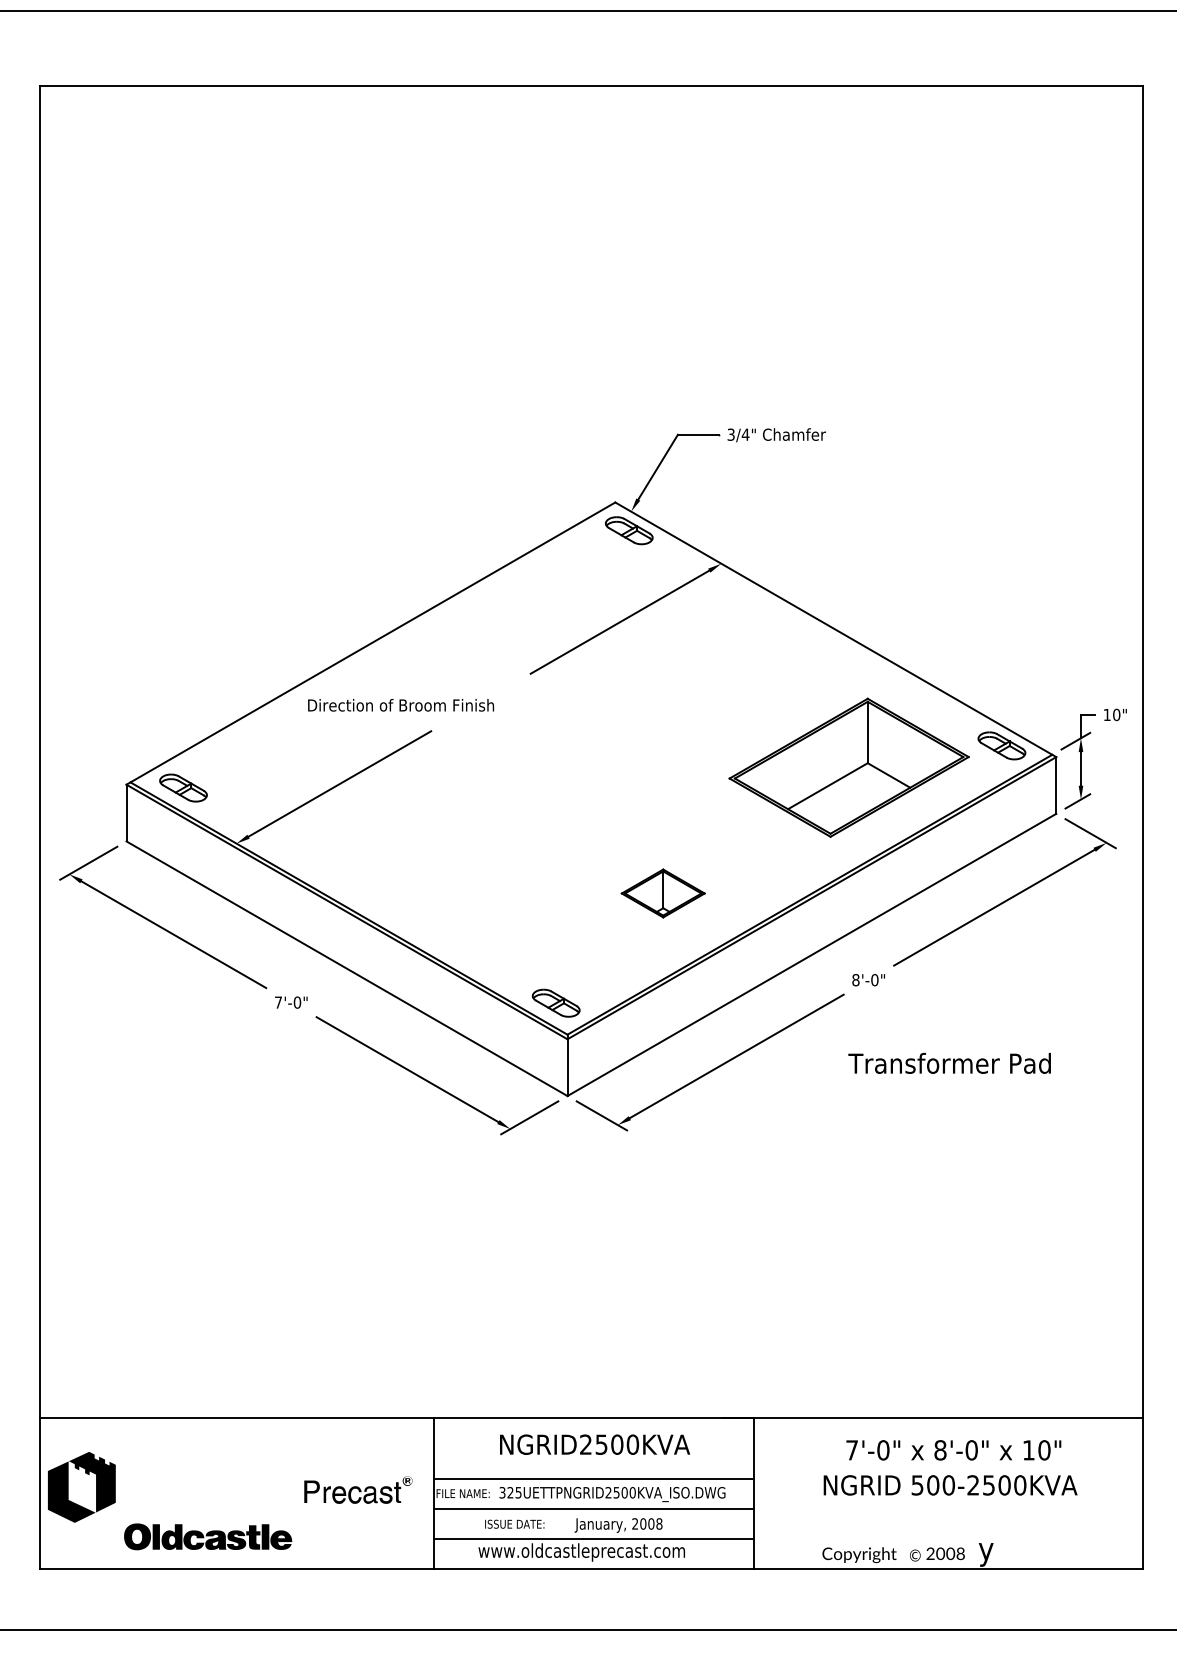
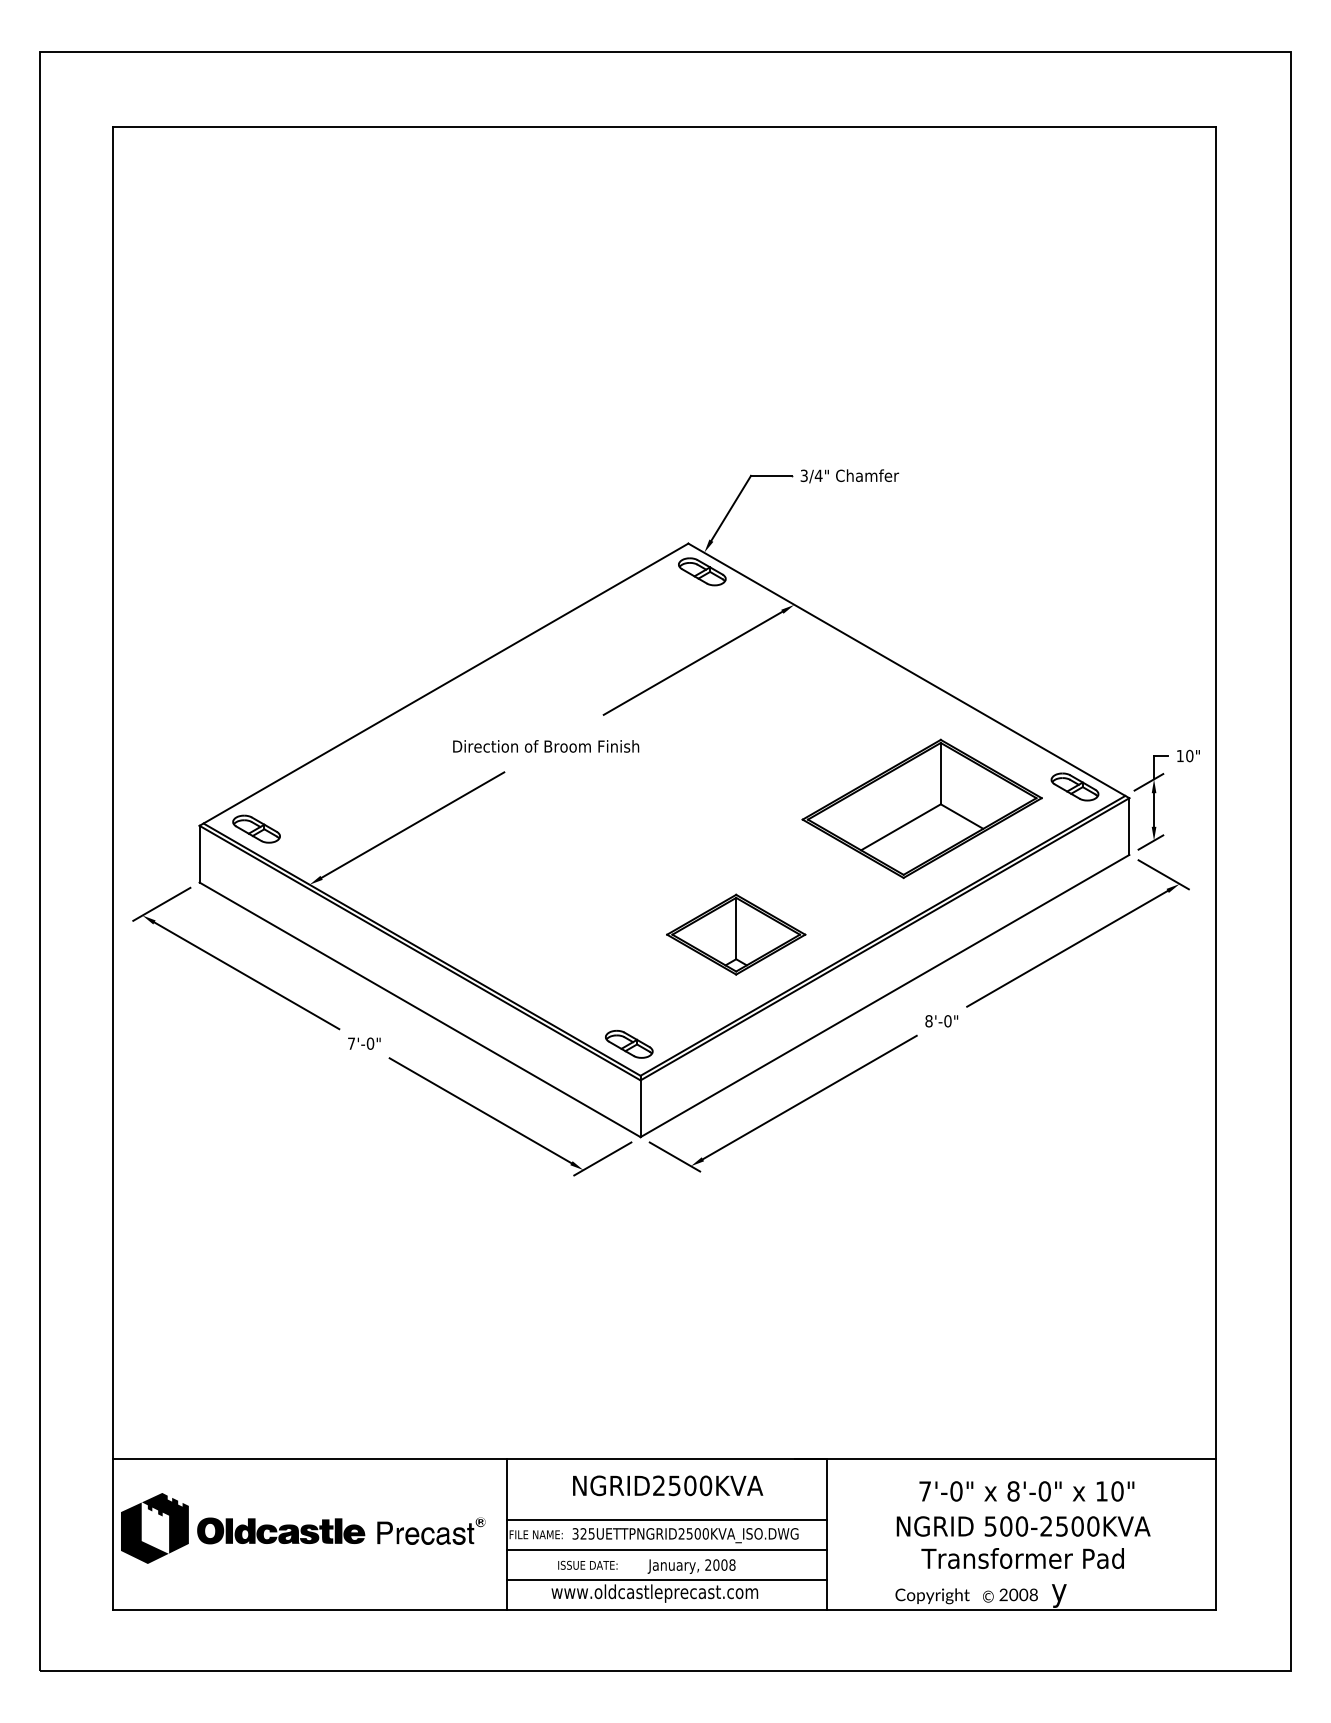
text: (401, 705) -> (546, 746), moved
part: (663, 893) -> (736, 934), size x1.67
text: (949, 1063) -> (1022, 1558), moved
part: (208, 1536) -> (281, 1530), moved

